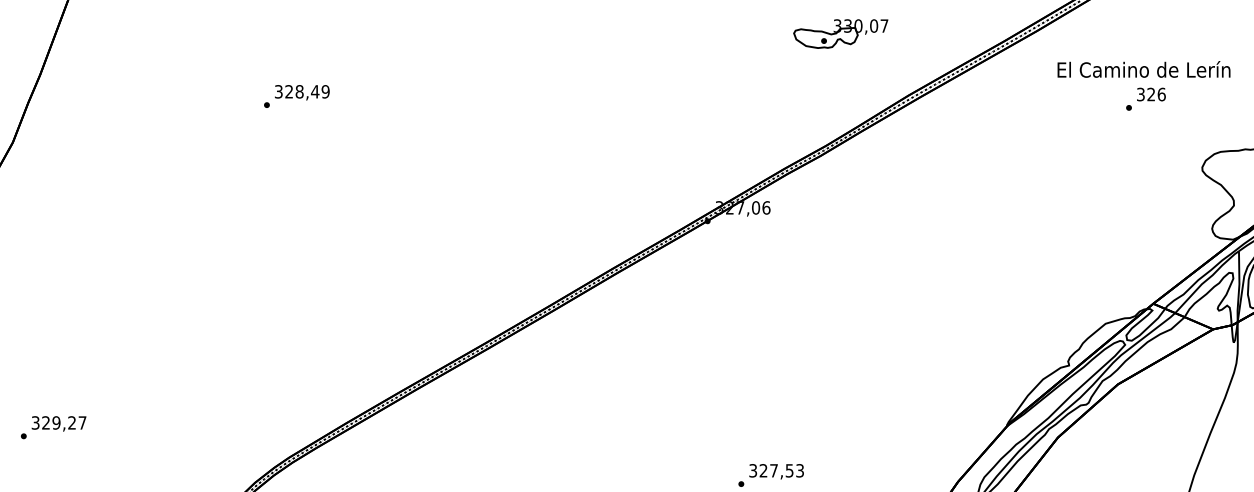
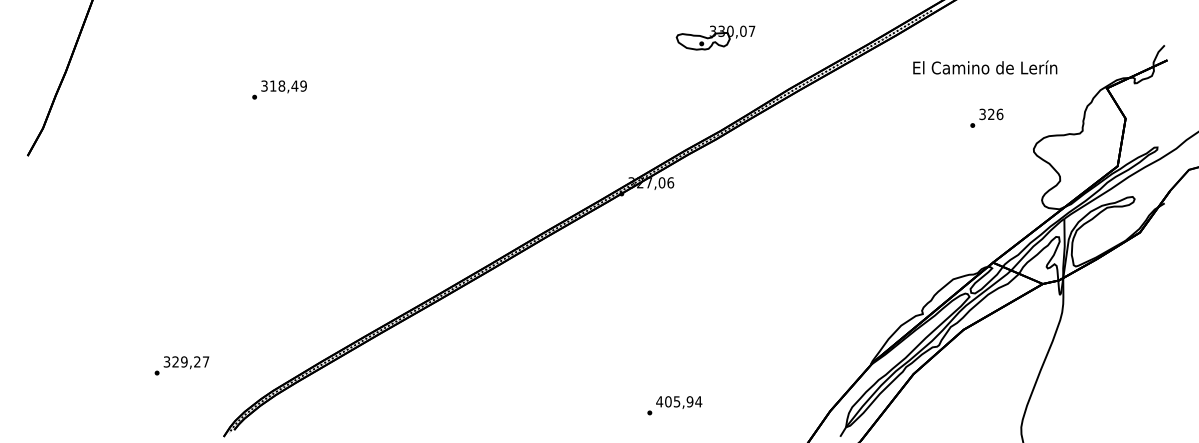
part: (840, 33) -> (715, 37), moved
text: (289, 91) -> (273, 85), 328,49 -> 318,49
text: (1145, 98) -> (986, 117), moved
text: (53, 427) -> (181, 365), moved
text: (776, 470) -> (679, 401), 327,53 -> 405,94

